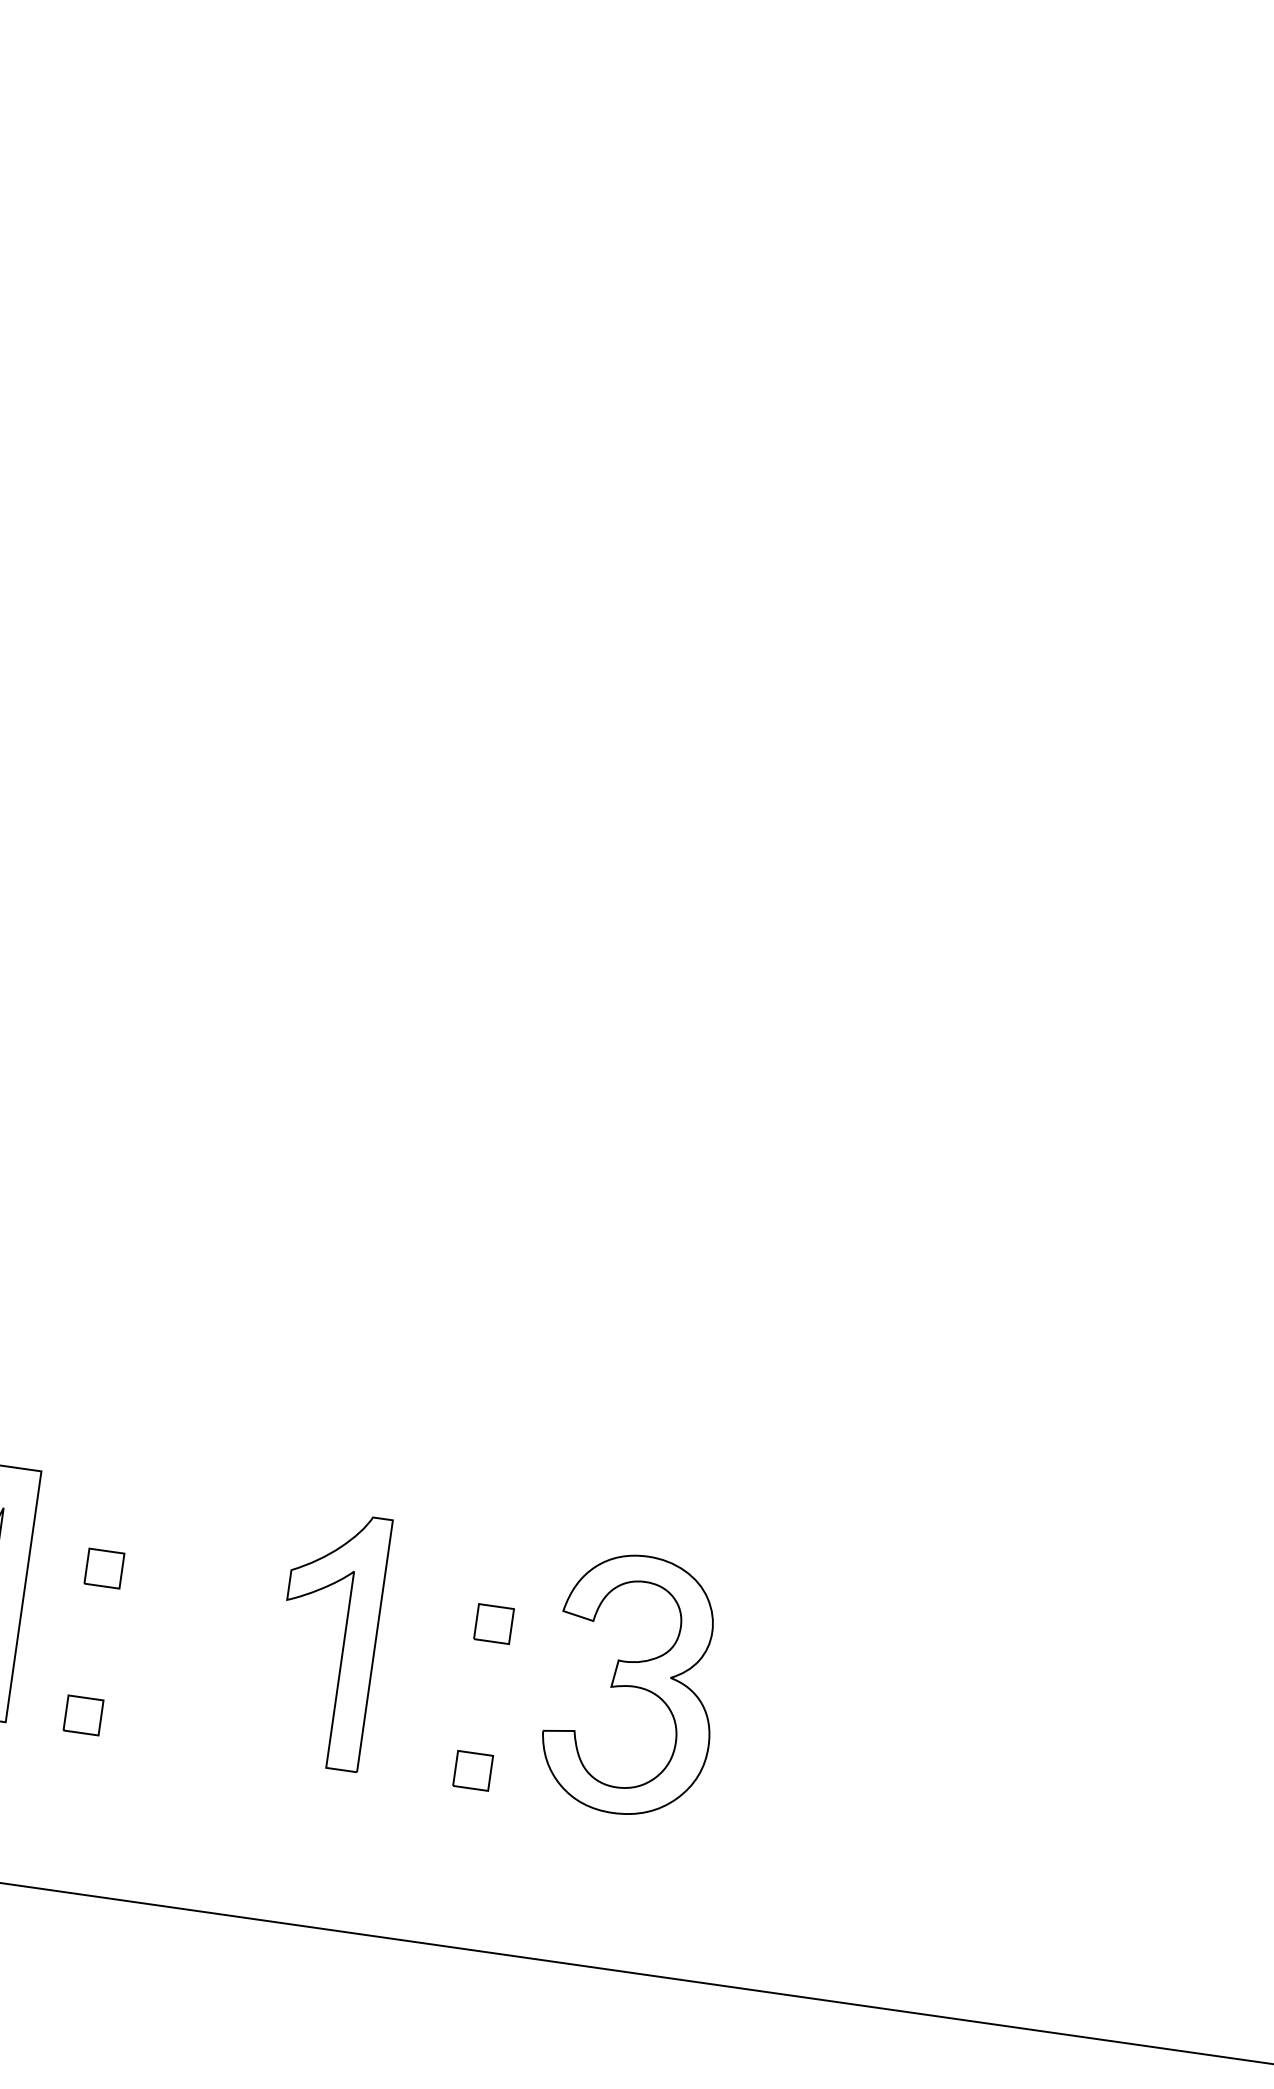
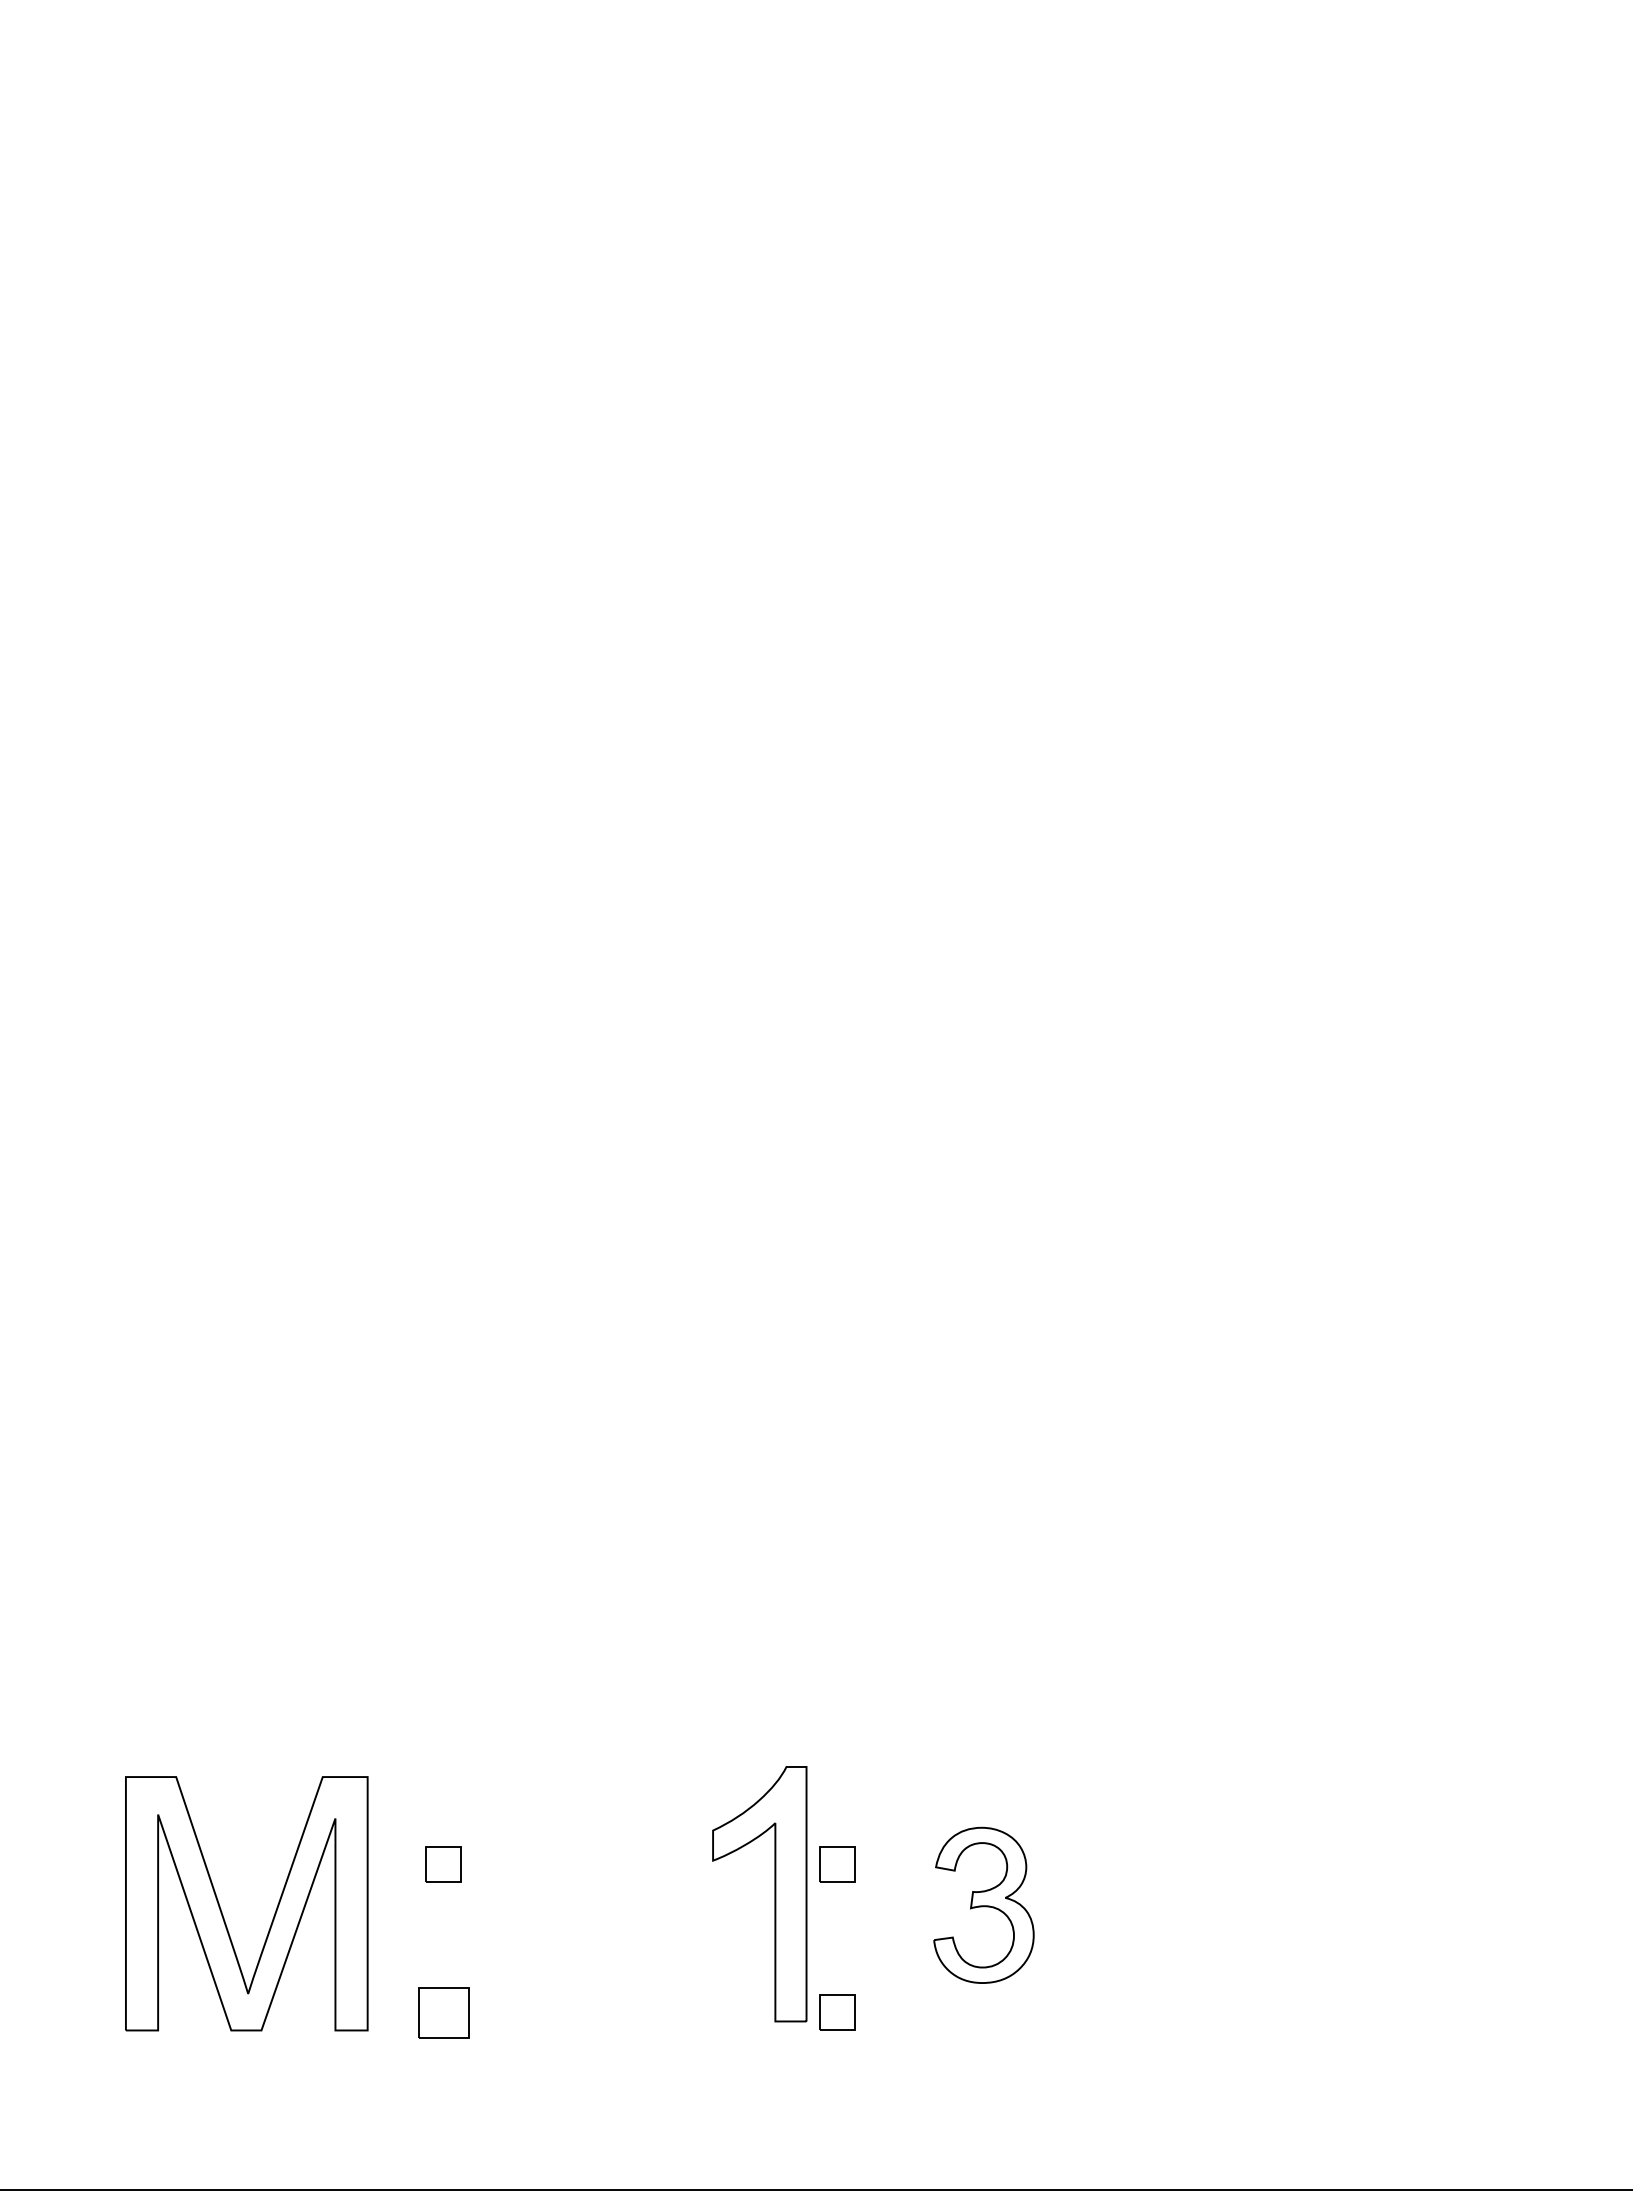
part: (343, 1642) -> (774, 1894), moved
part: (633, 1685) -> (983, 1905), size x0.6
part: (83, 1715) -> (443, 2012), size x1.4

